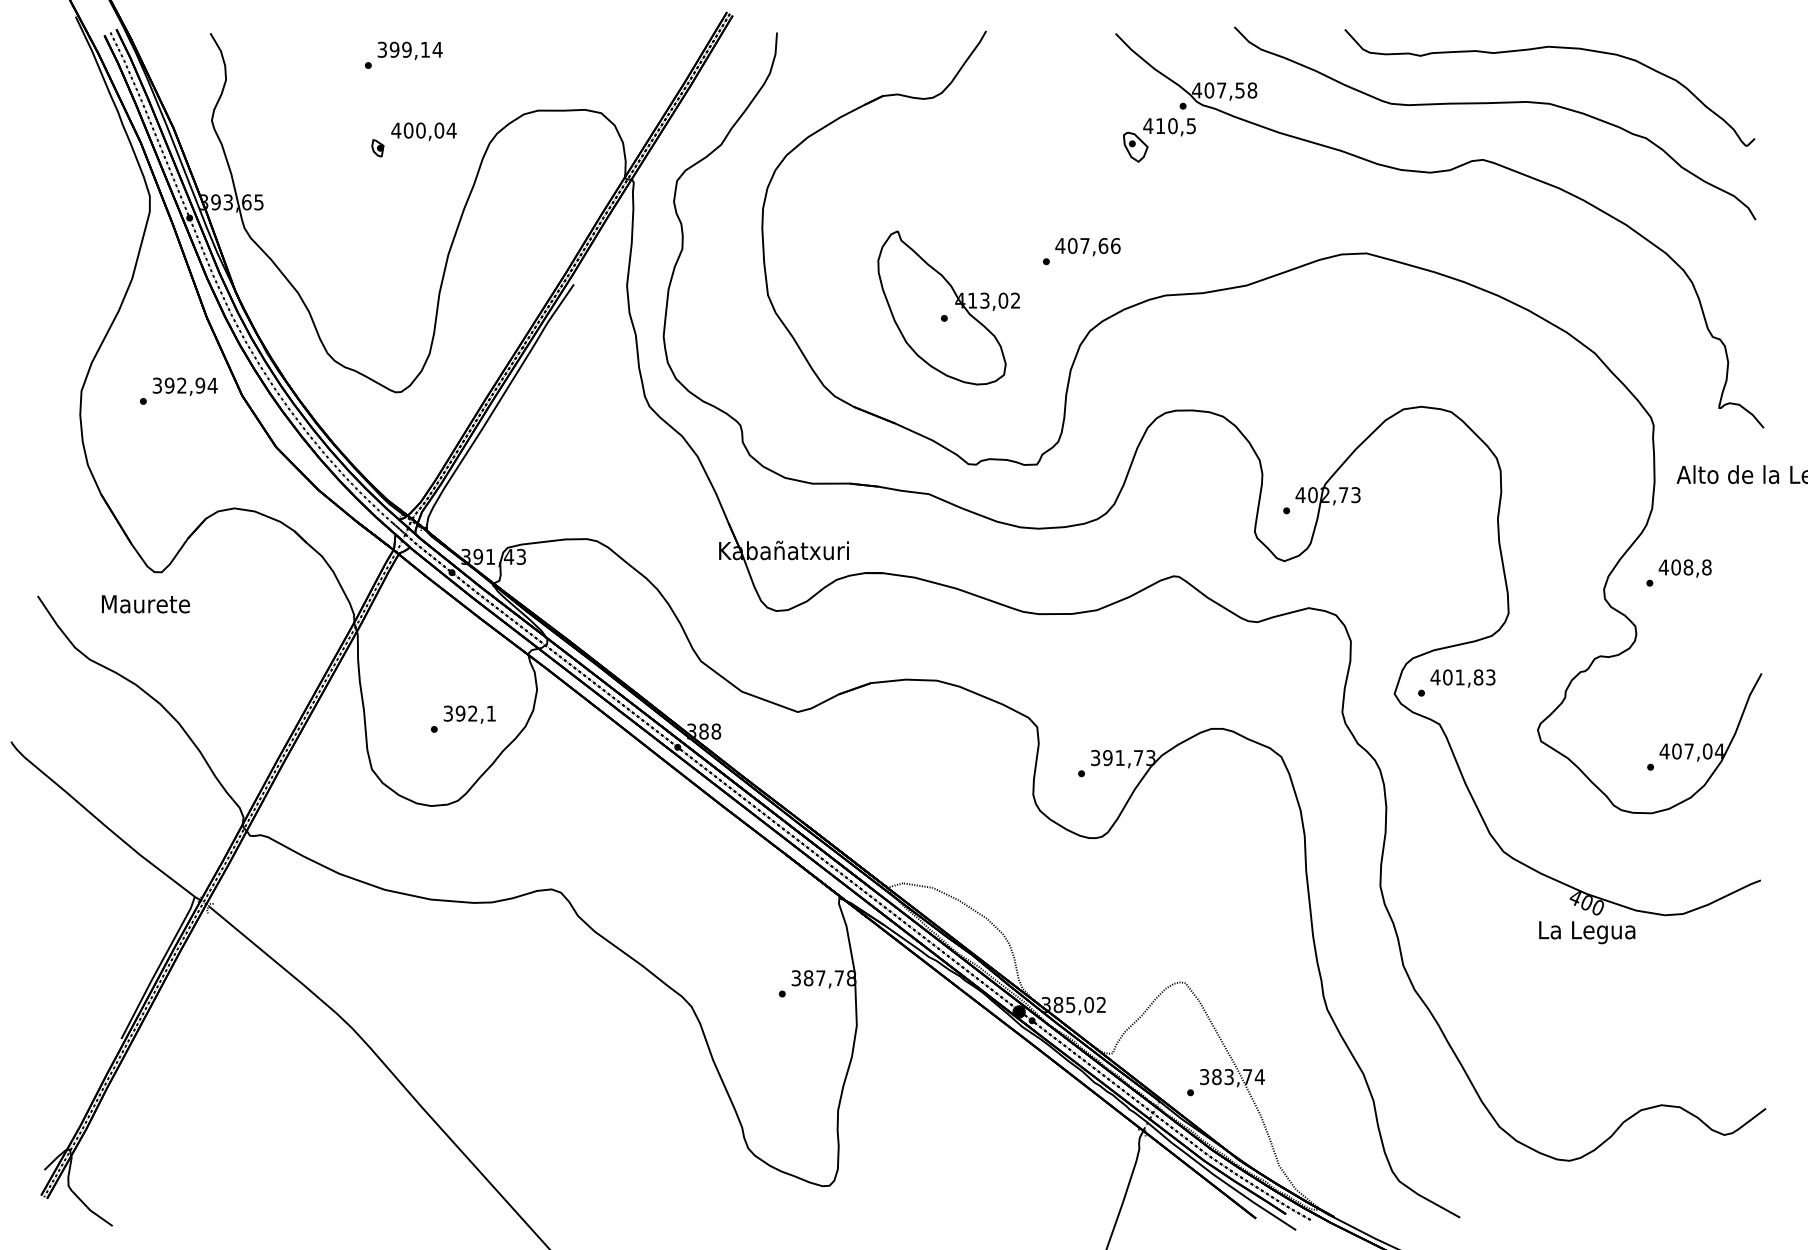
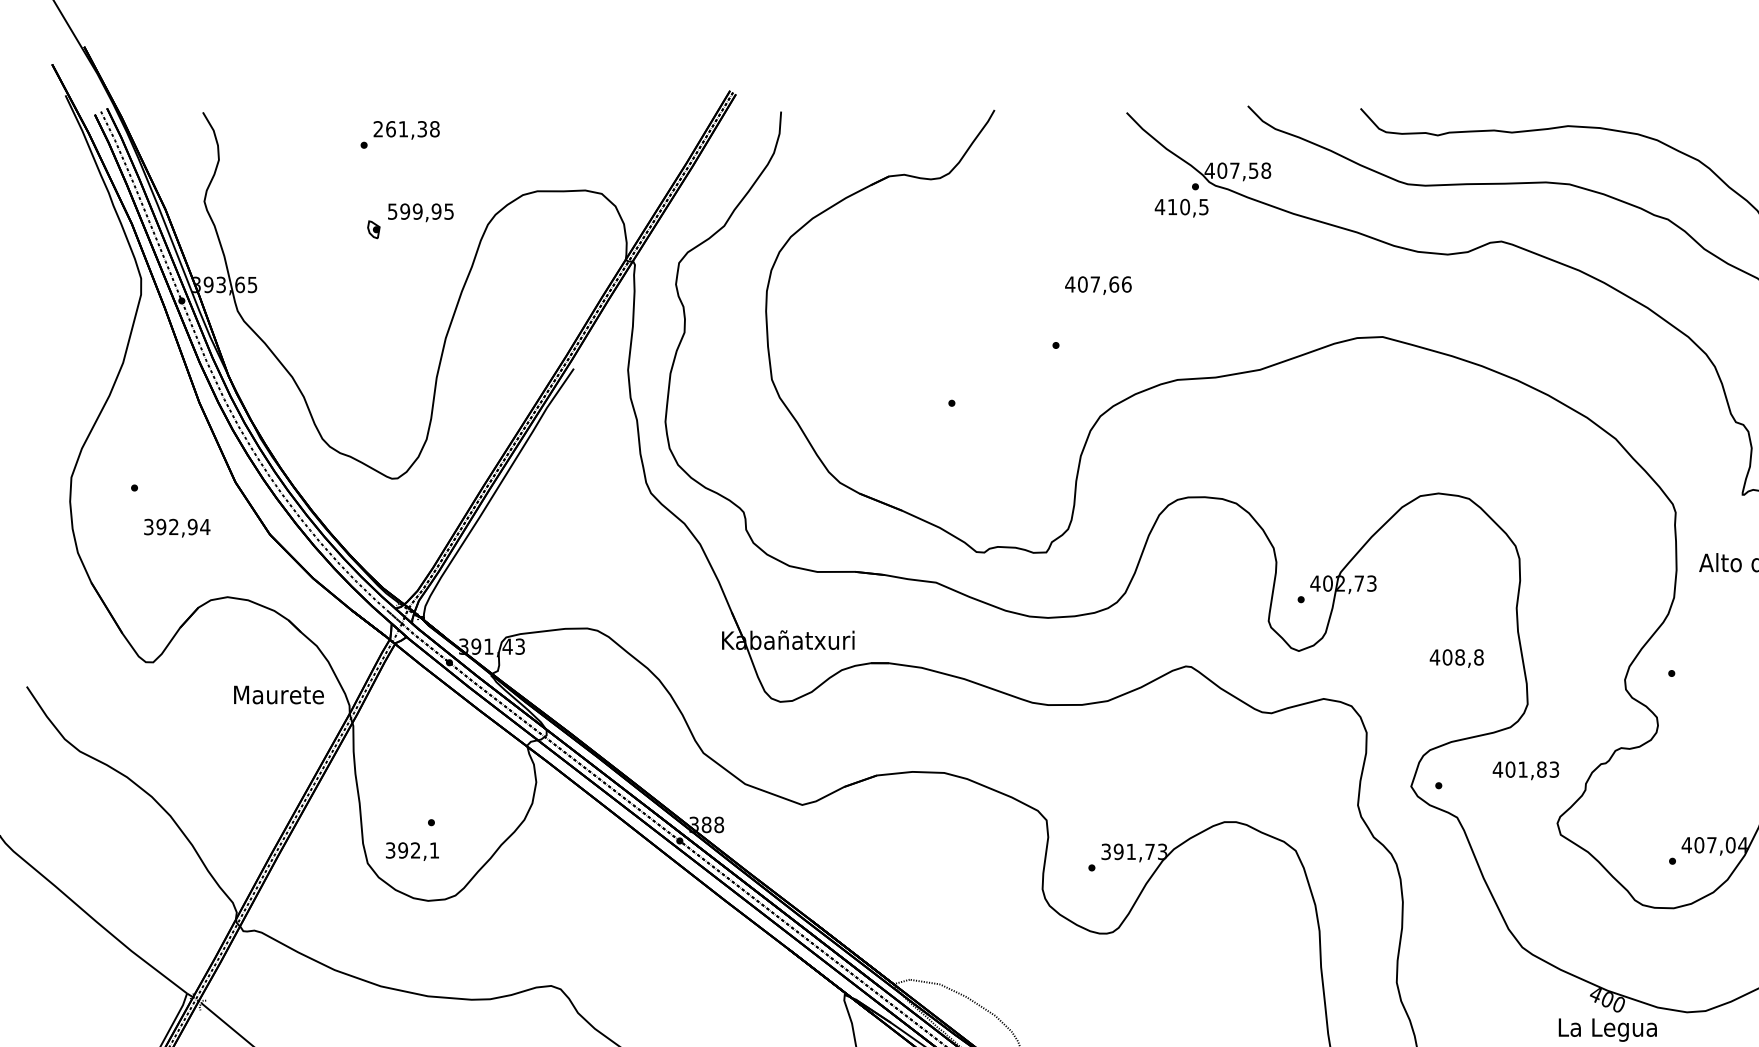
text: (409, 49) -> (406, 128), 399,14 -> 261,38
text: (423, 130) -> (420, 211), 400,04 -> 599,95
part: (1135, 146) -> (1146, 227), removed
text: (1087, 247) -> (1097, 286), moved
part: (948, 307) -> (956, 392), removed
text: (184, 386) -> (176, 527), moved
text: (1684, 568) -> (1456, 658), moved
text: (145, 604) -> (278, 695), moved
text: (1462, 678) -> (1525, 770), moved
text: (469, 714) -> (412, 851), moved

